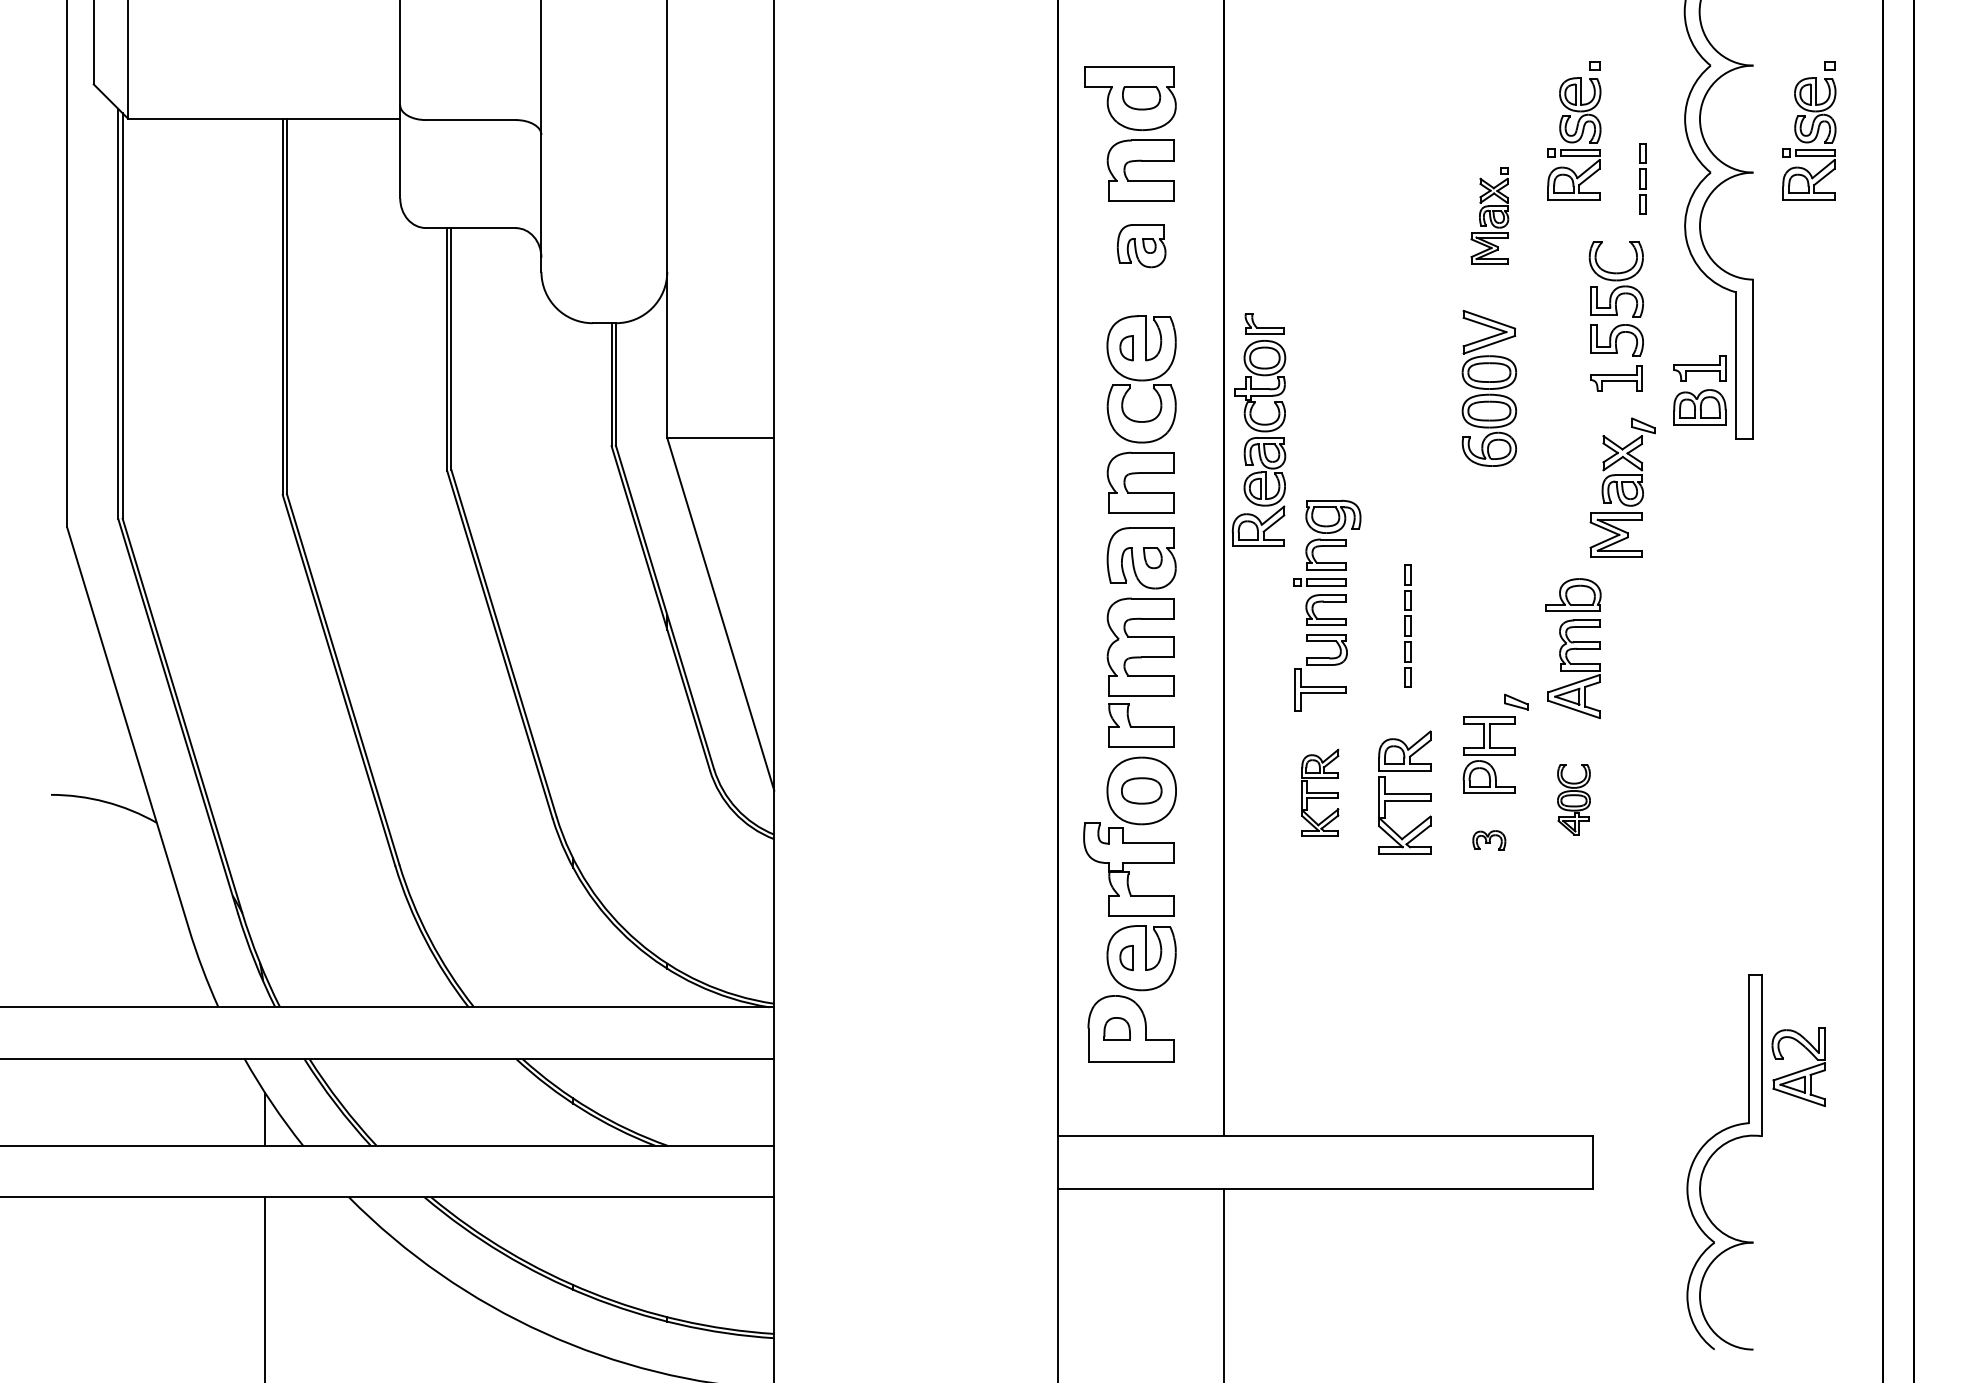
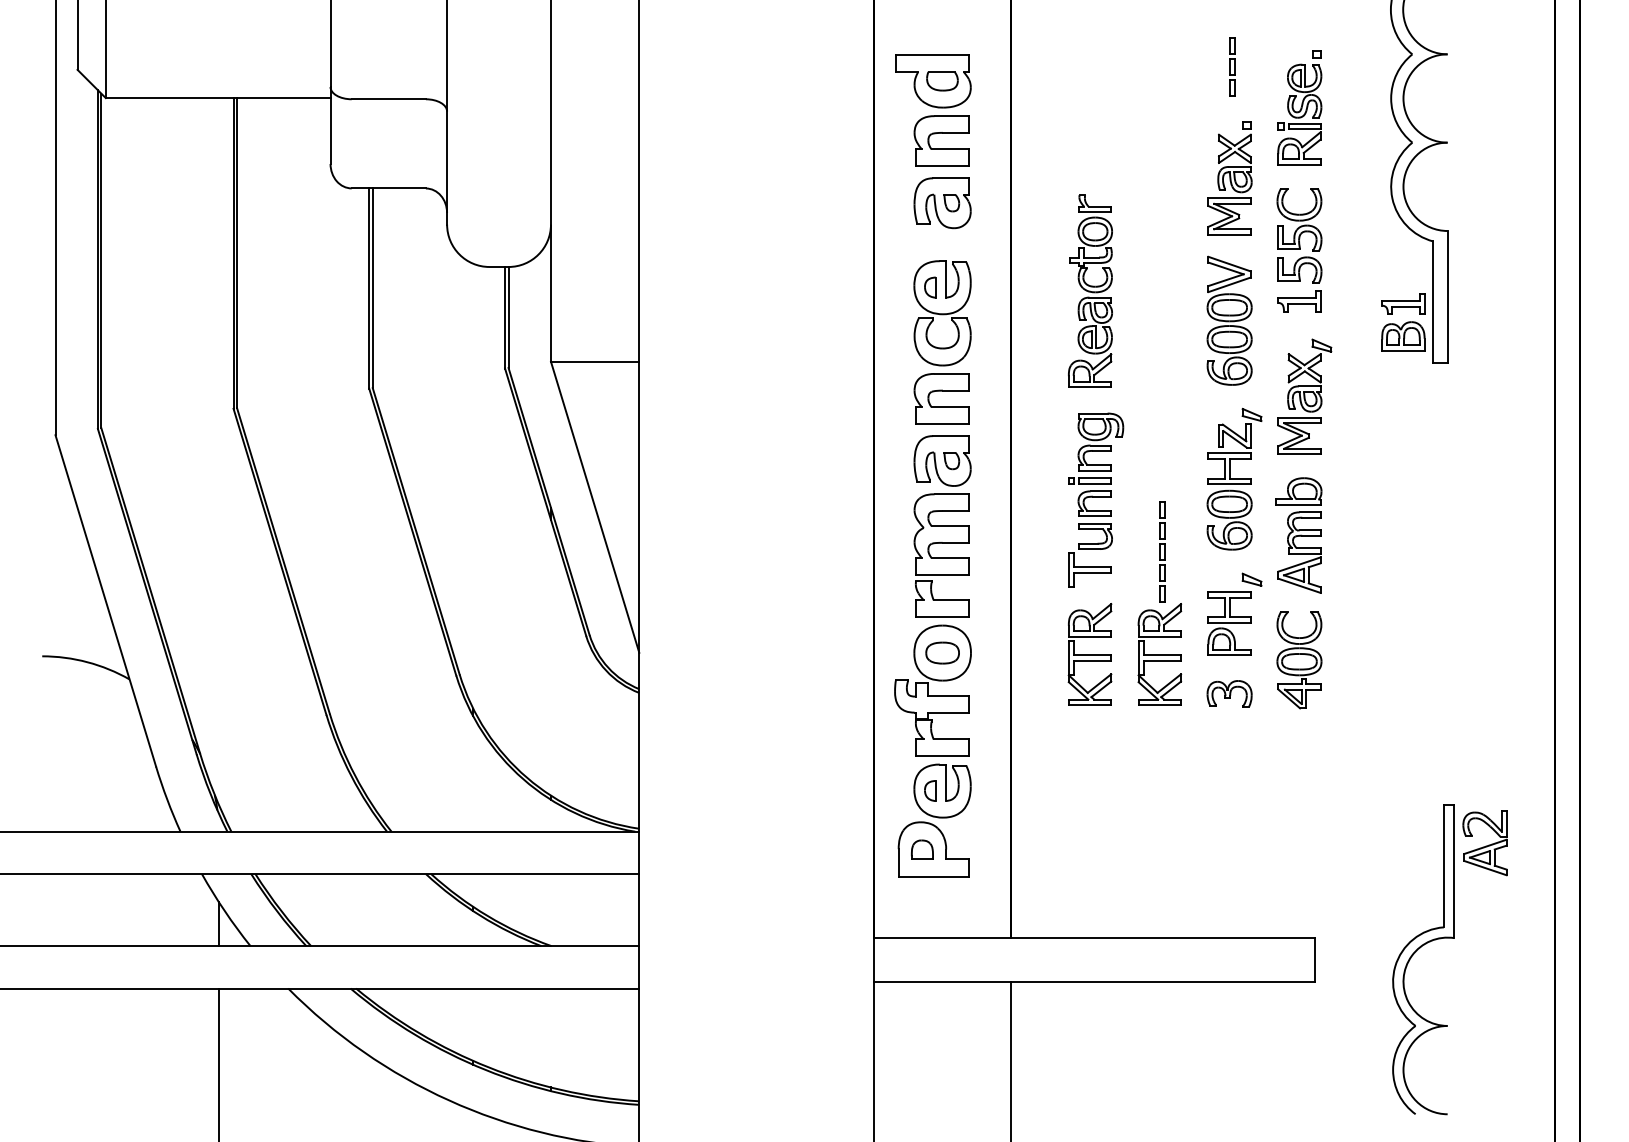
part: (1809, 130) -> (1493, 107), removed
part: (1643, 178) -> (1232, 66), moved
part: (1489, 216) -> (1229, 178), size x1.43
part: (1141, 246) -> (942, 203), size x1.43
part: (1616, 316) -> (1299, 250), moved
part: (1259, 429) -> (1090, 290), moved
part: (1622, 487) -> (1304, 396), moved
part: (1495, 579) -> (1234, 478), added
part: (1408, 625) -> (1162, 551), moved
part: (1319, 792) -> (1089, 654), size x1.43
part: (1574, 799) -> (1299, 660), size x1.67
part: (1489, 839) -> (1229, 693), size x1.67
part: (1798, 1067) -> (1484, 843), moved

